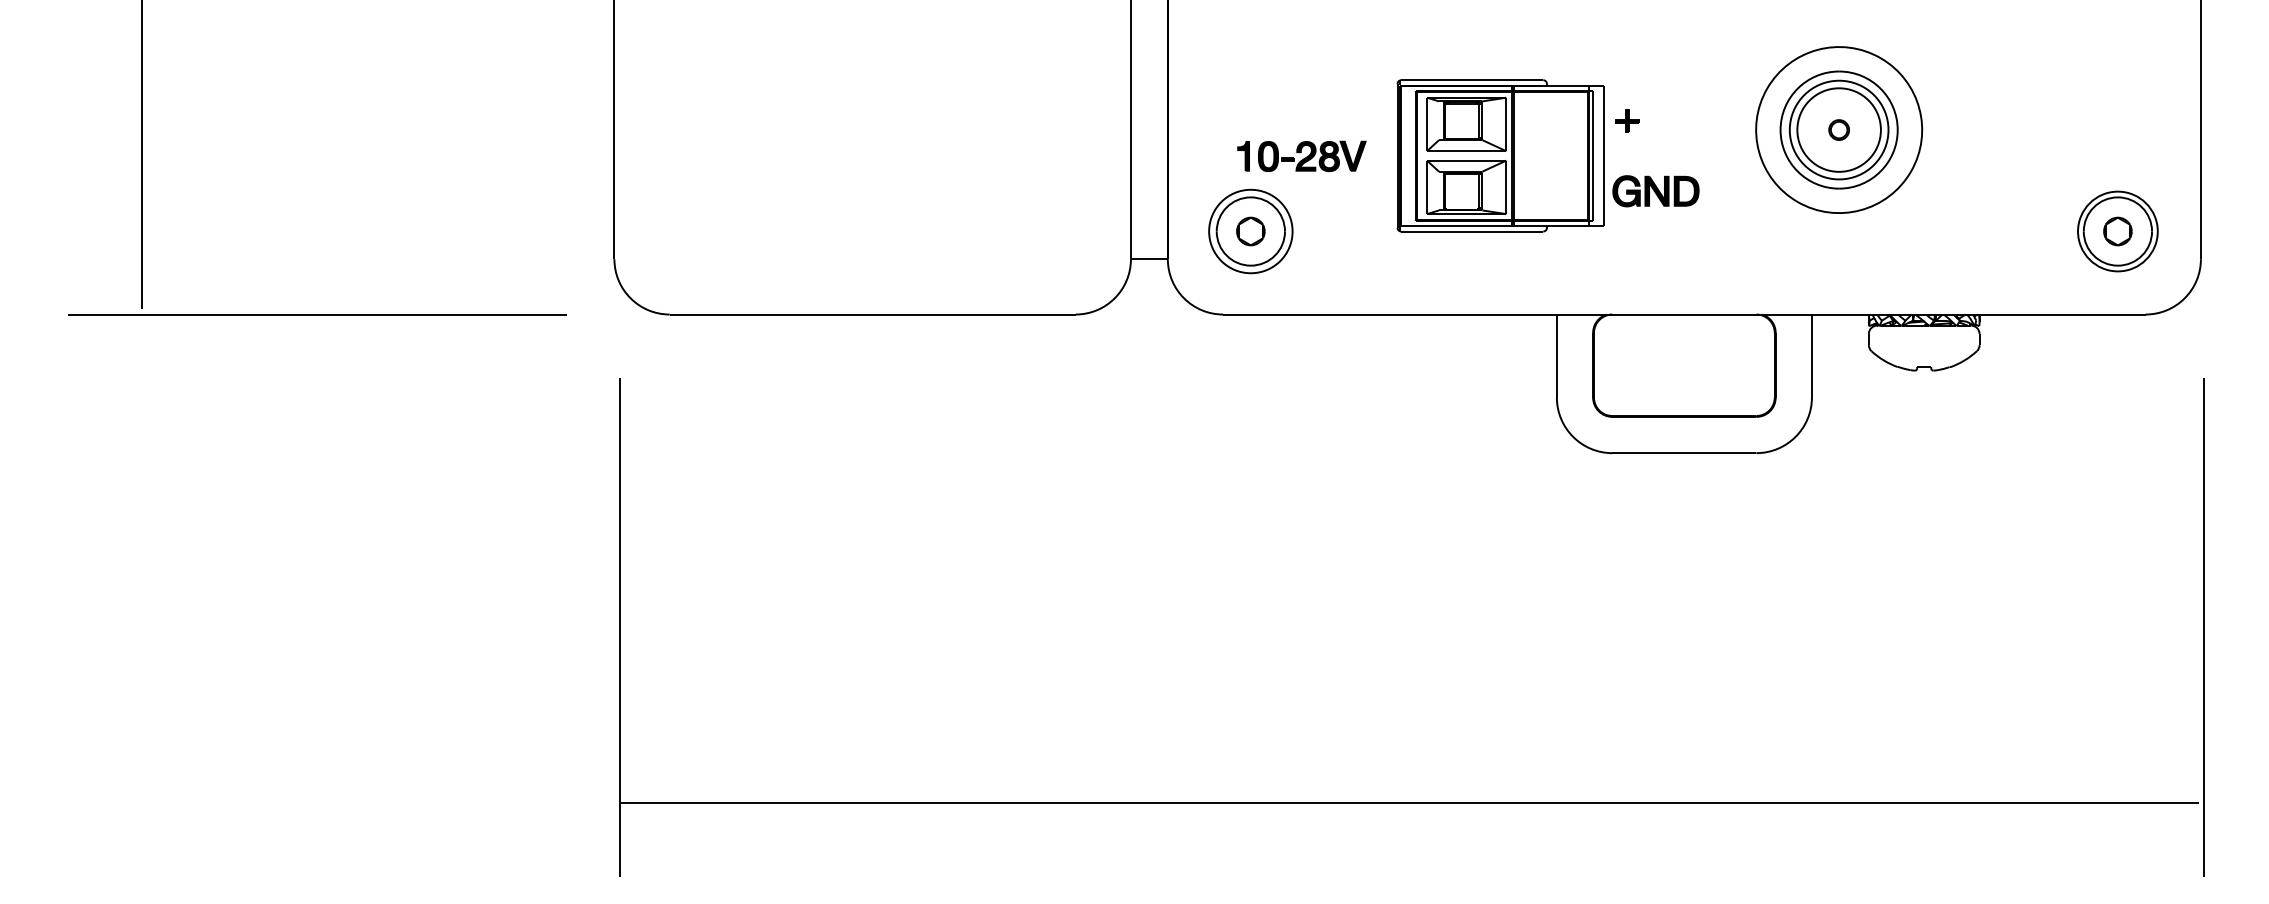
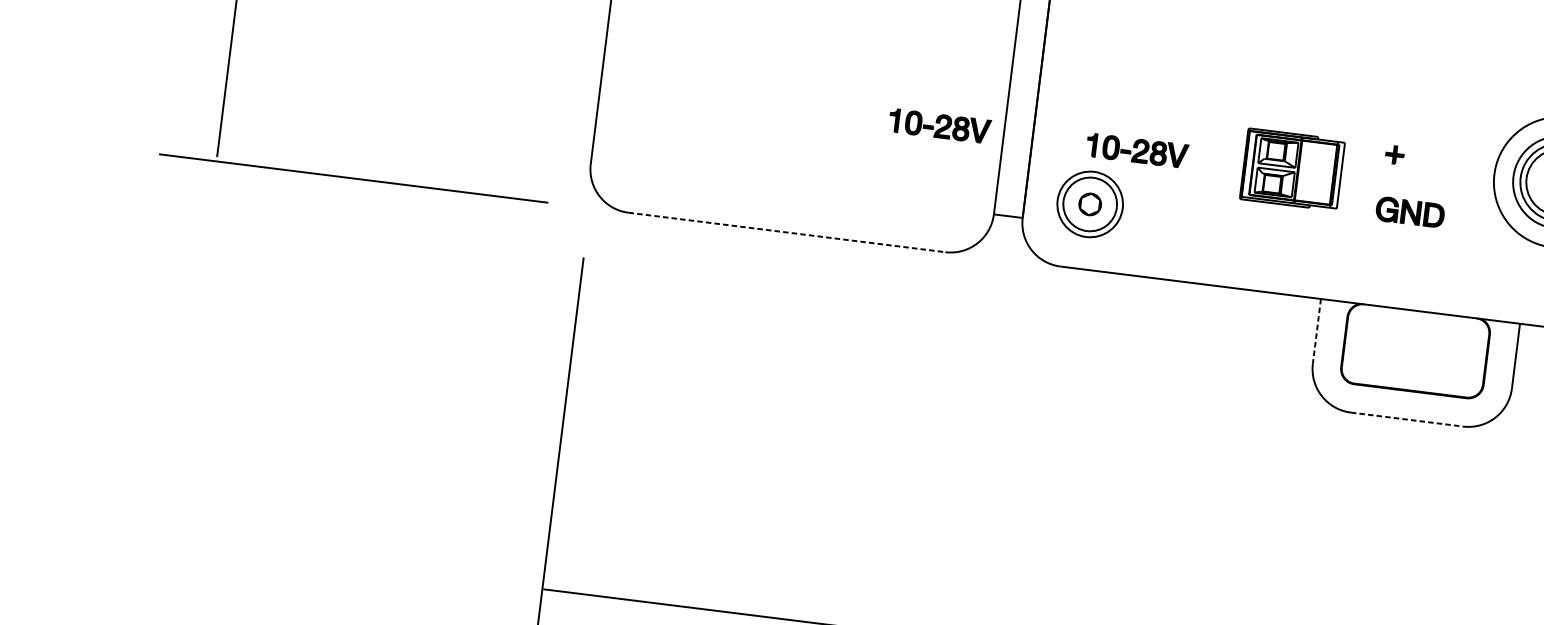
part: (1048, 155) -> (939, 125), added
part: (1500, 155) -> (1292, 169), size x0.6
line: (872, 314) -> (786, 232), solid -> dashed
line: (1556, 356) -> (1316, 331), solid -> dashed
line: (1684, 453) -> (1407, 419), solid -> dashed

